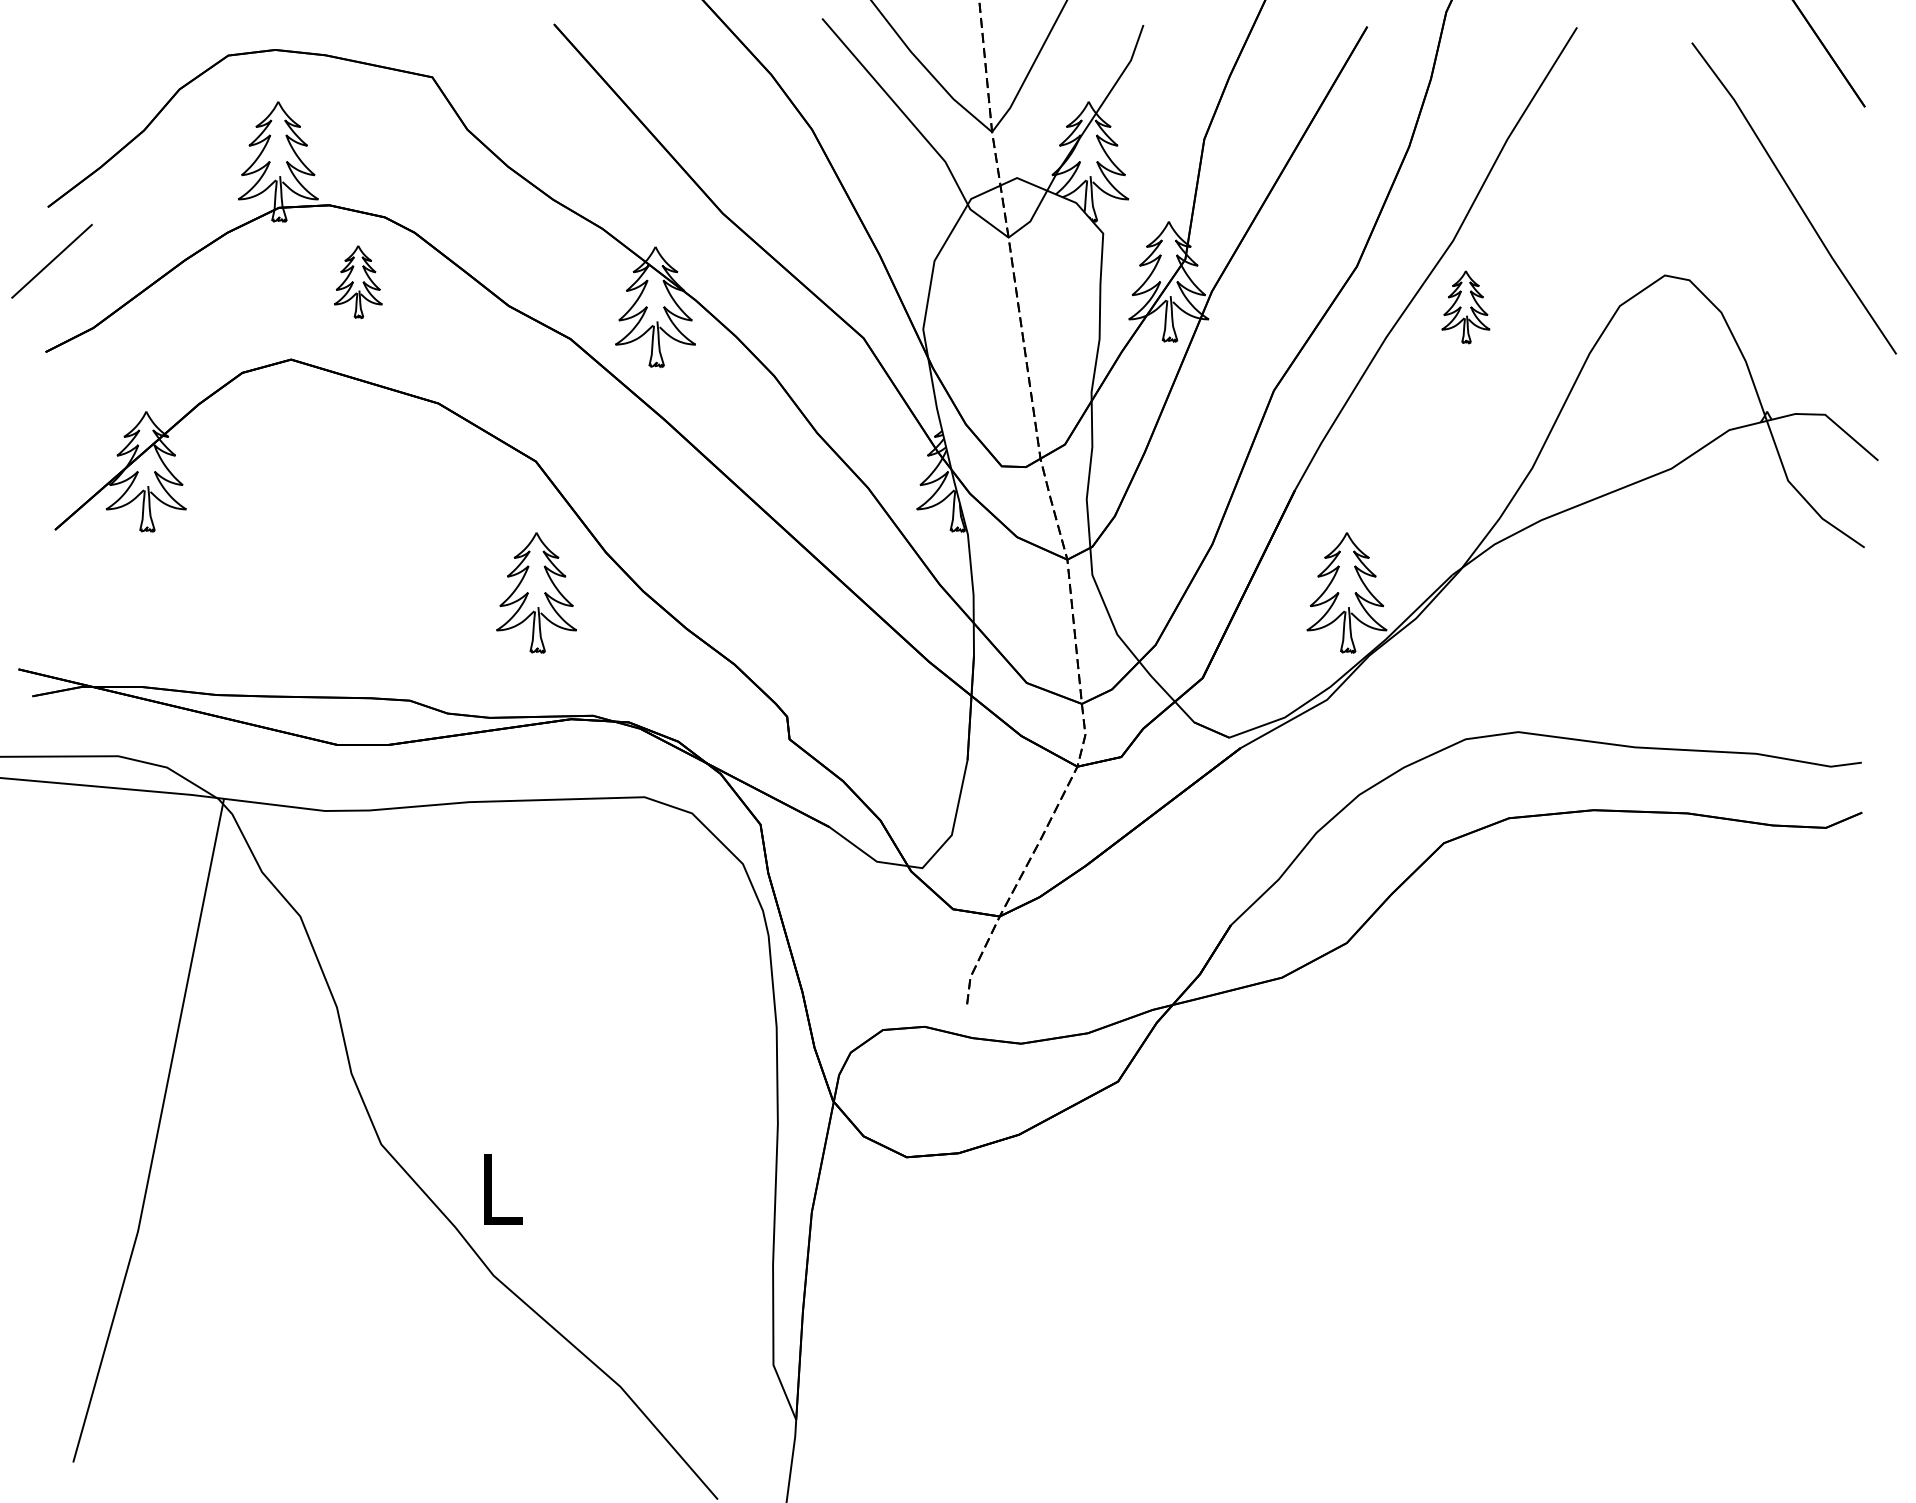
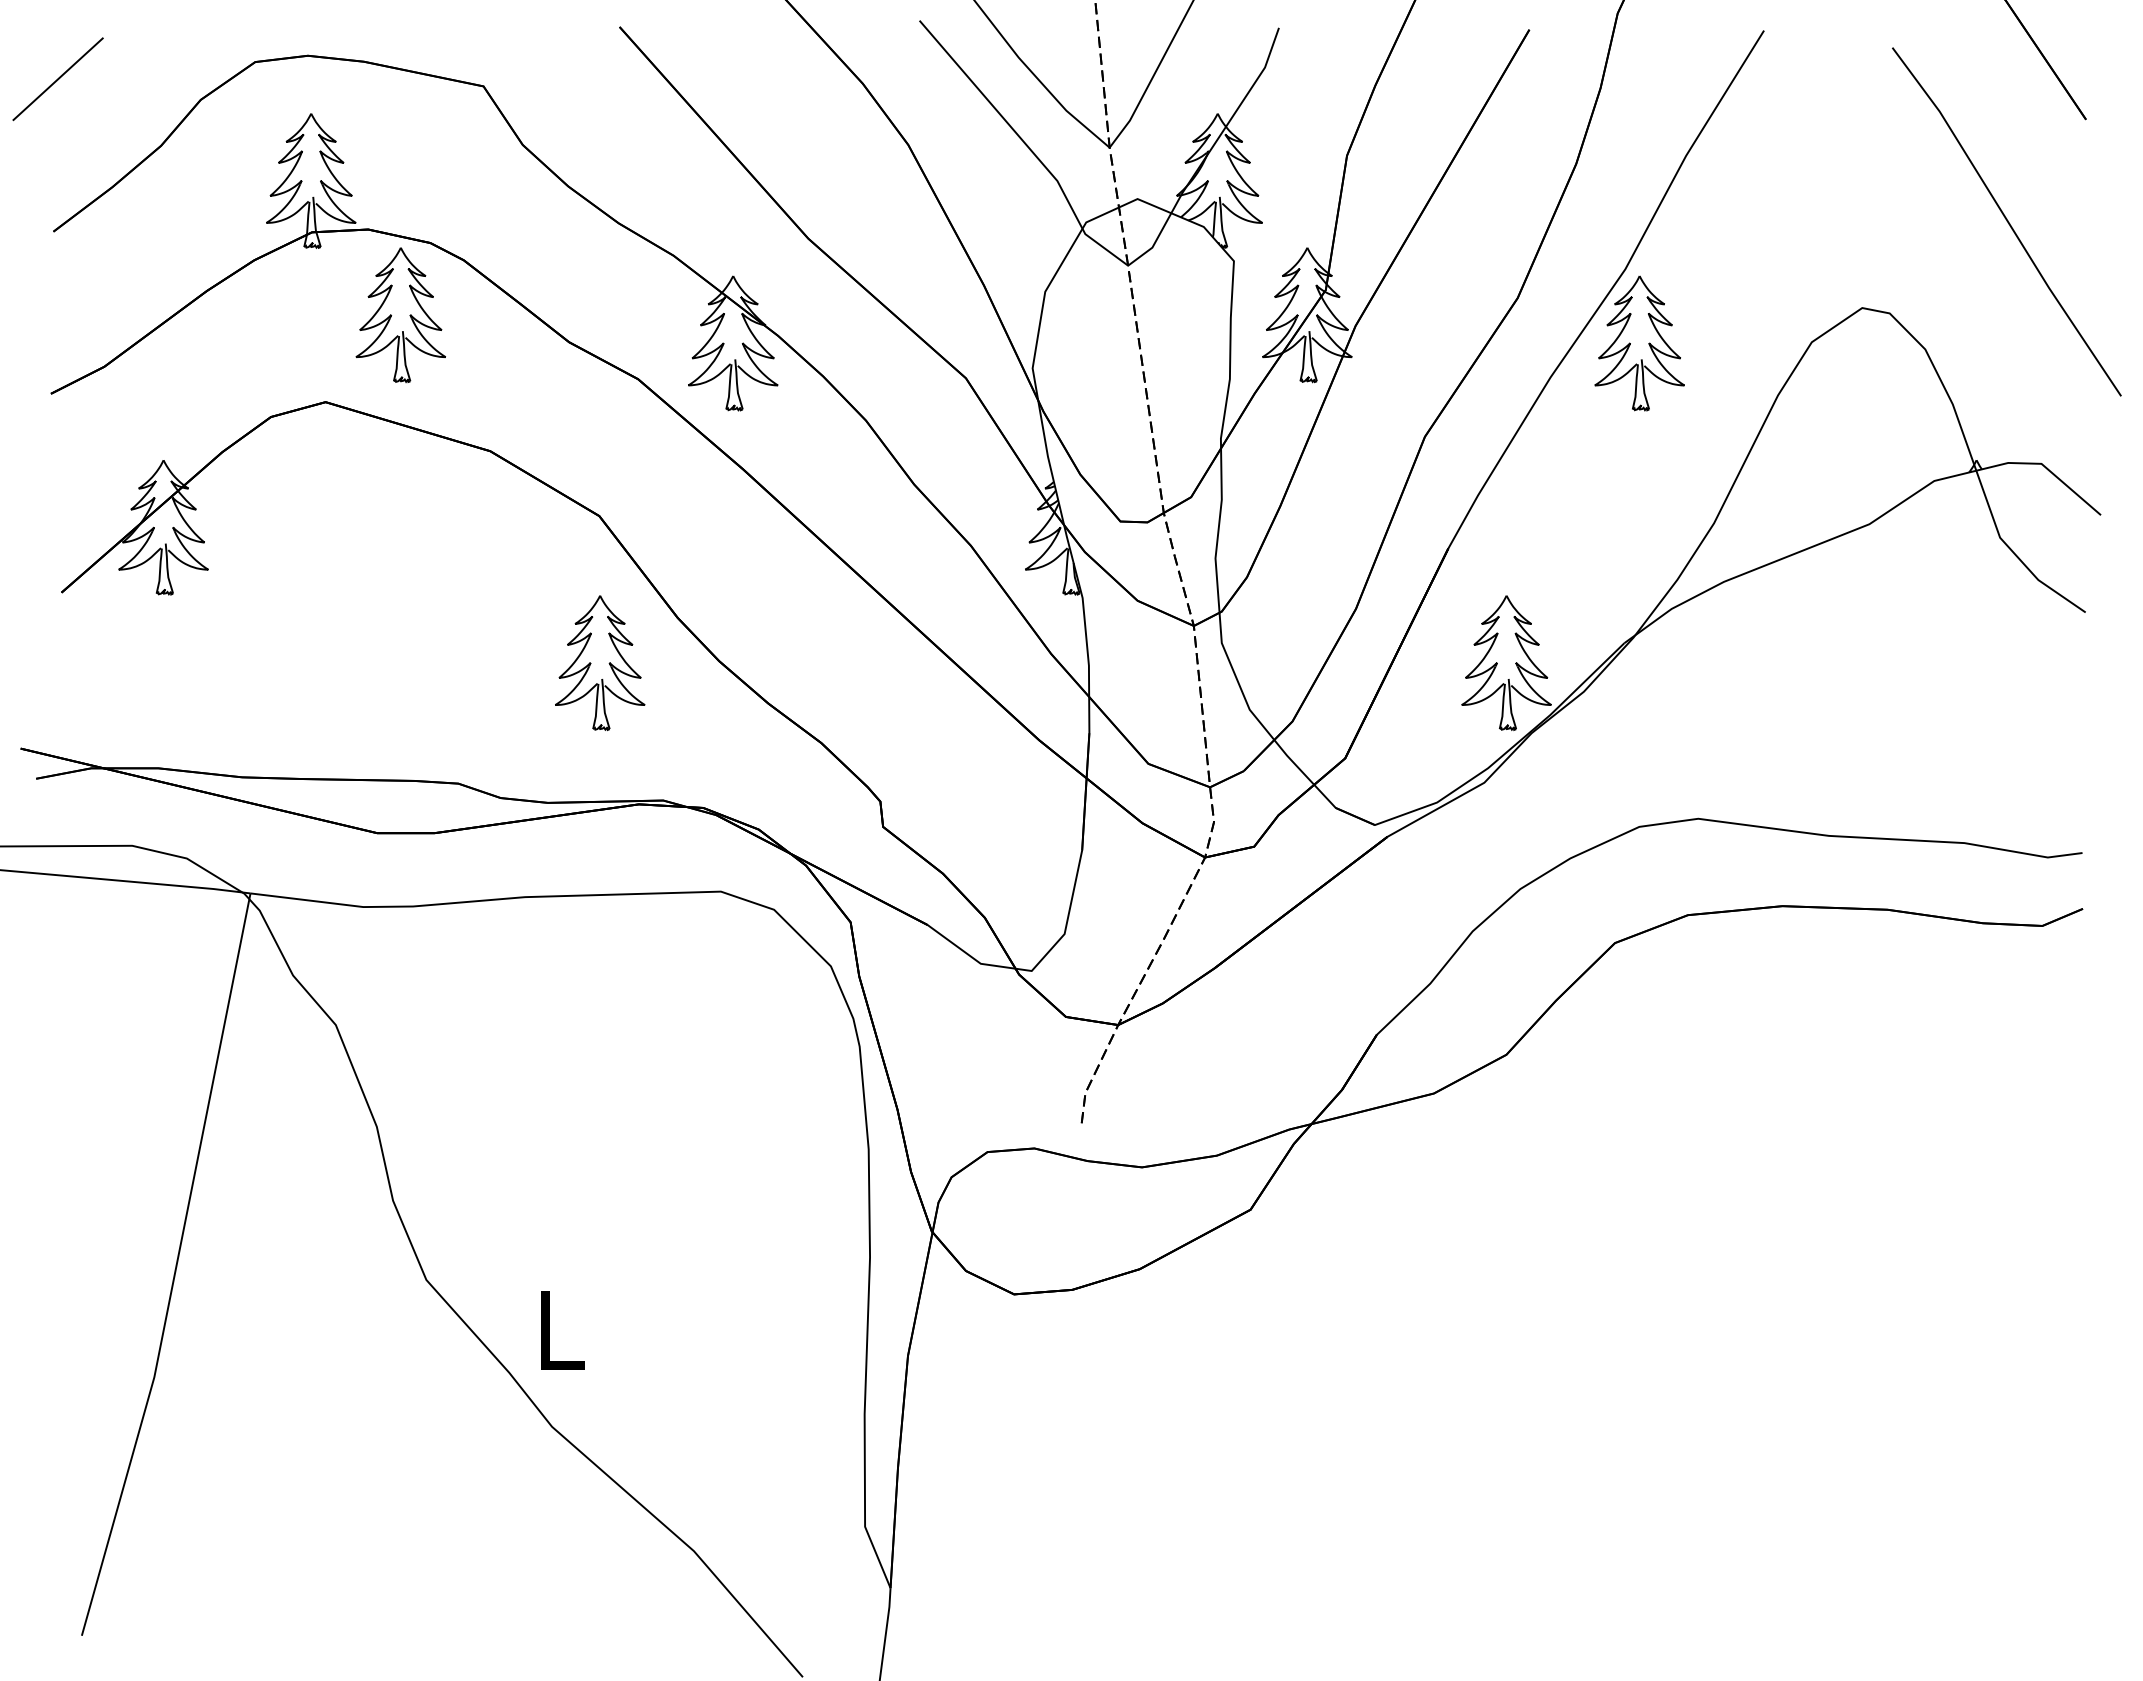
line: (51, 261) -> (57, 79), moved
part: (358, 282) -> (400, 315), size x1.67
part: (1465, 307) -> (1639, 343), size x1.67

